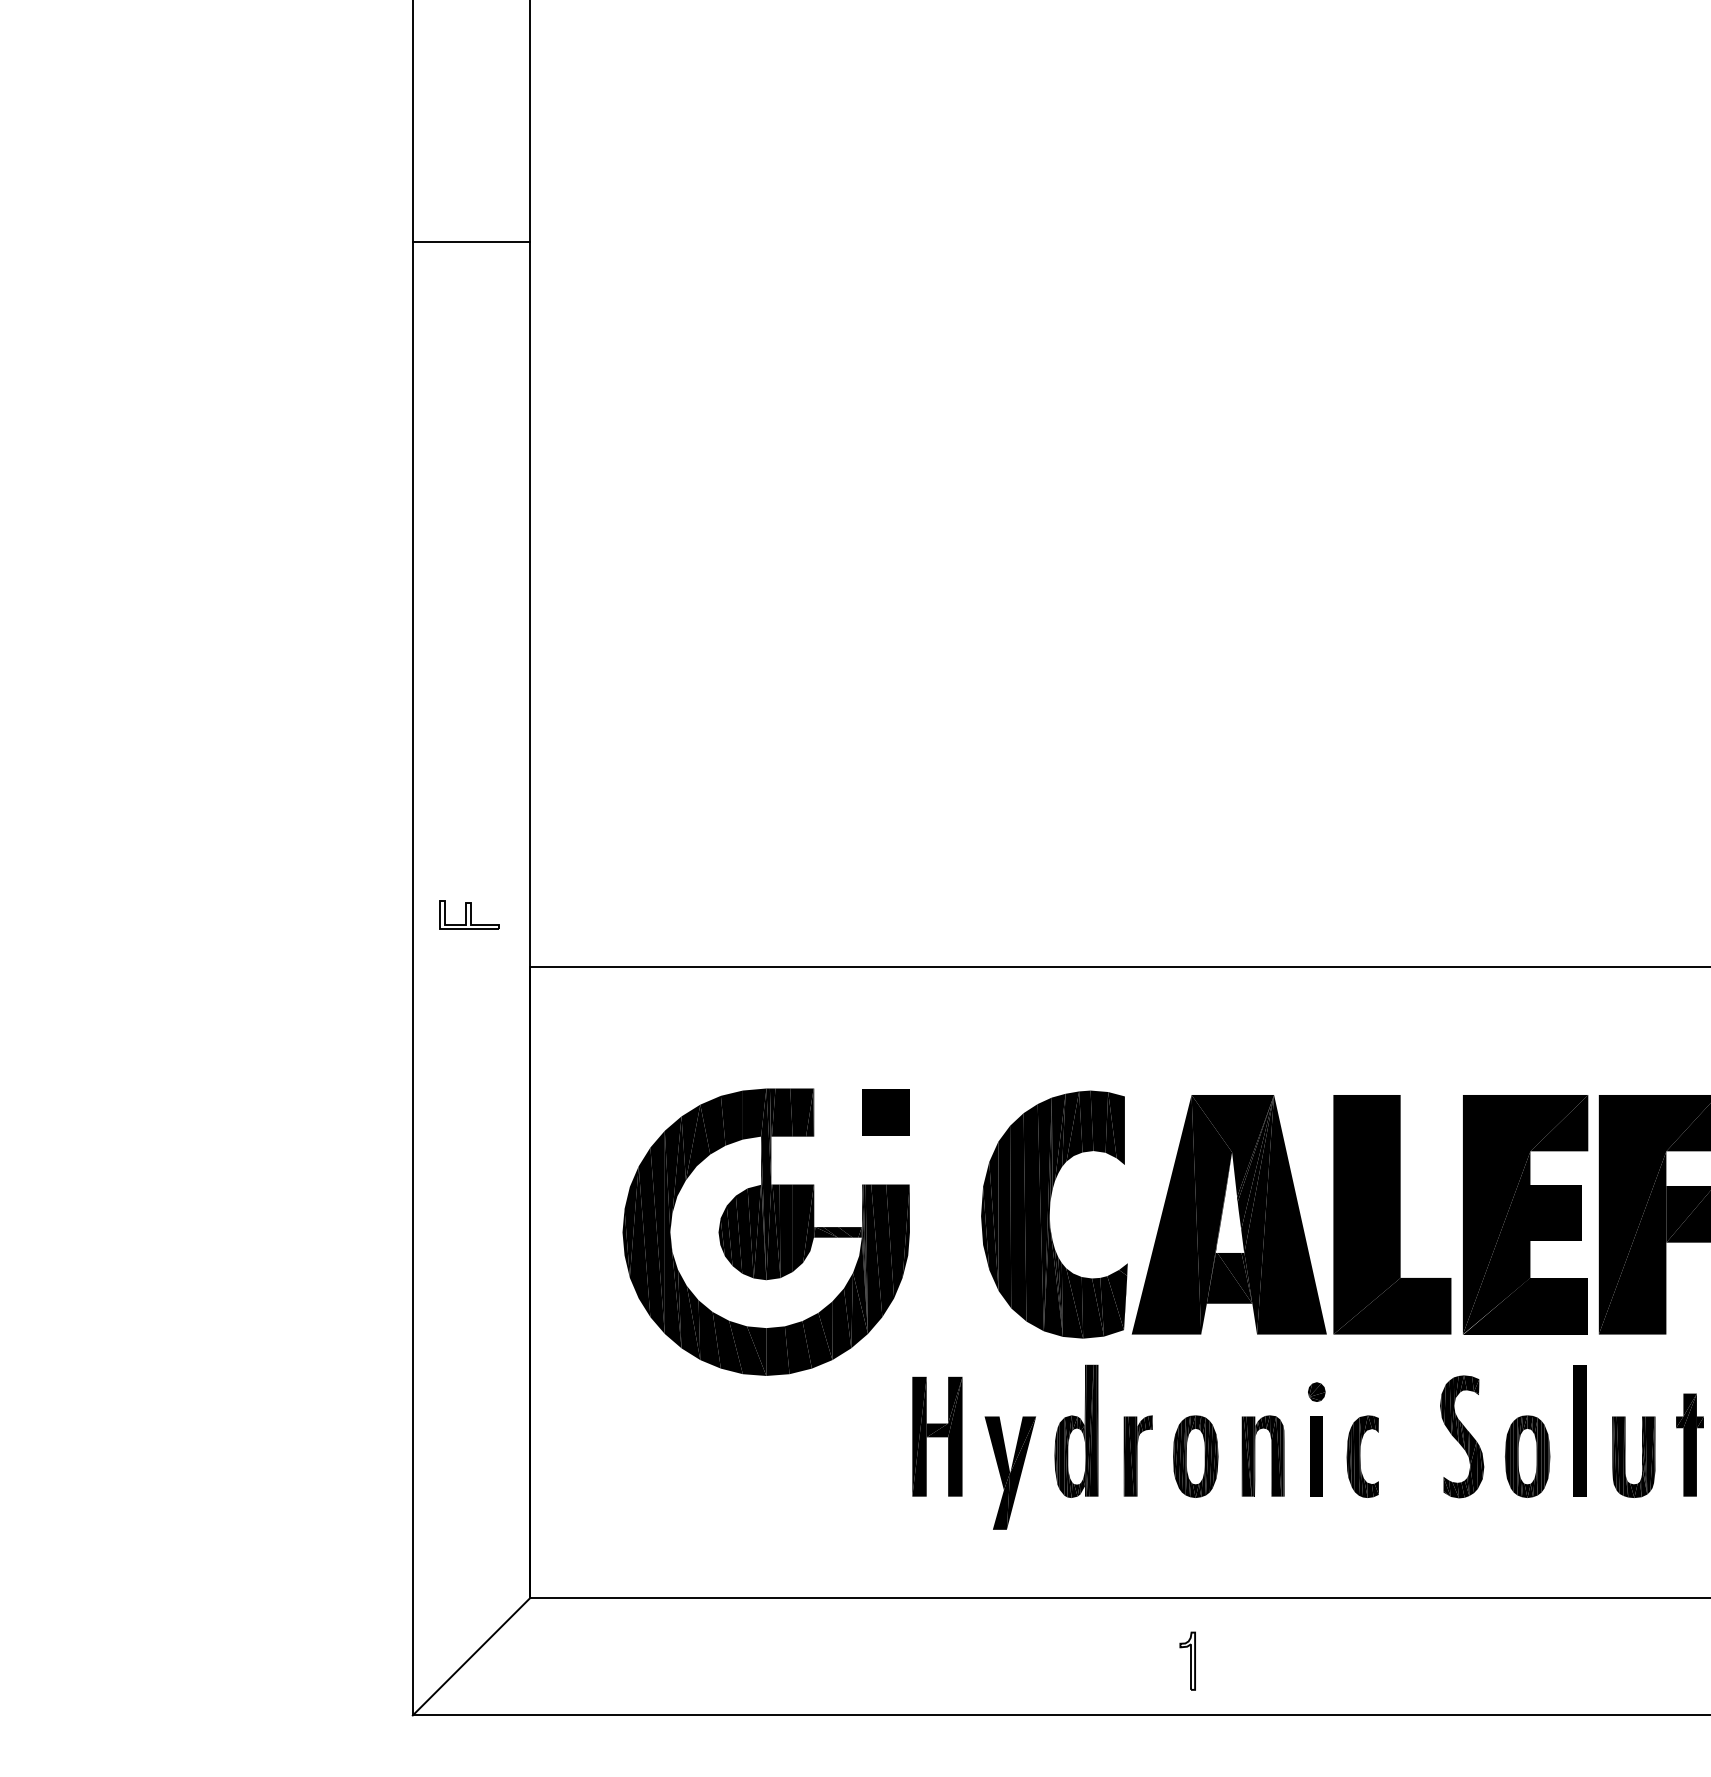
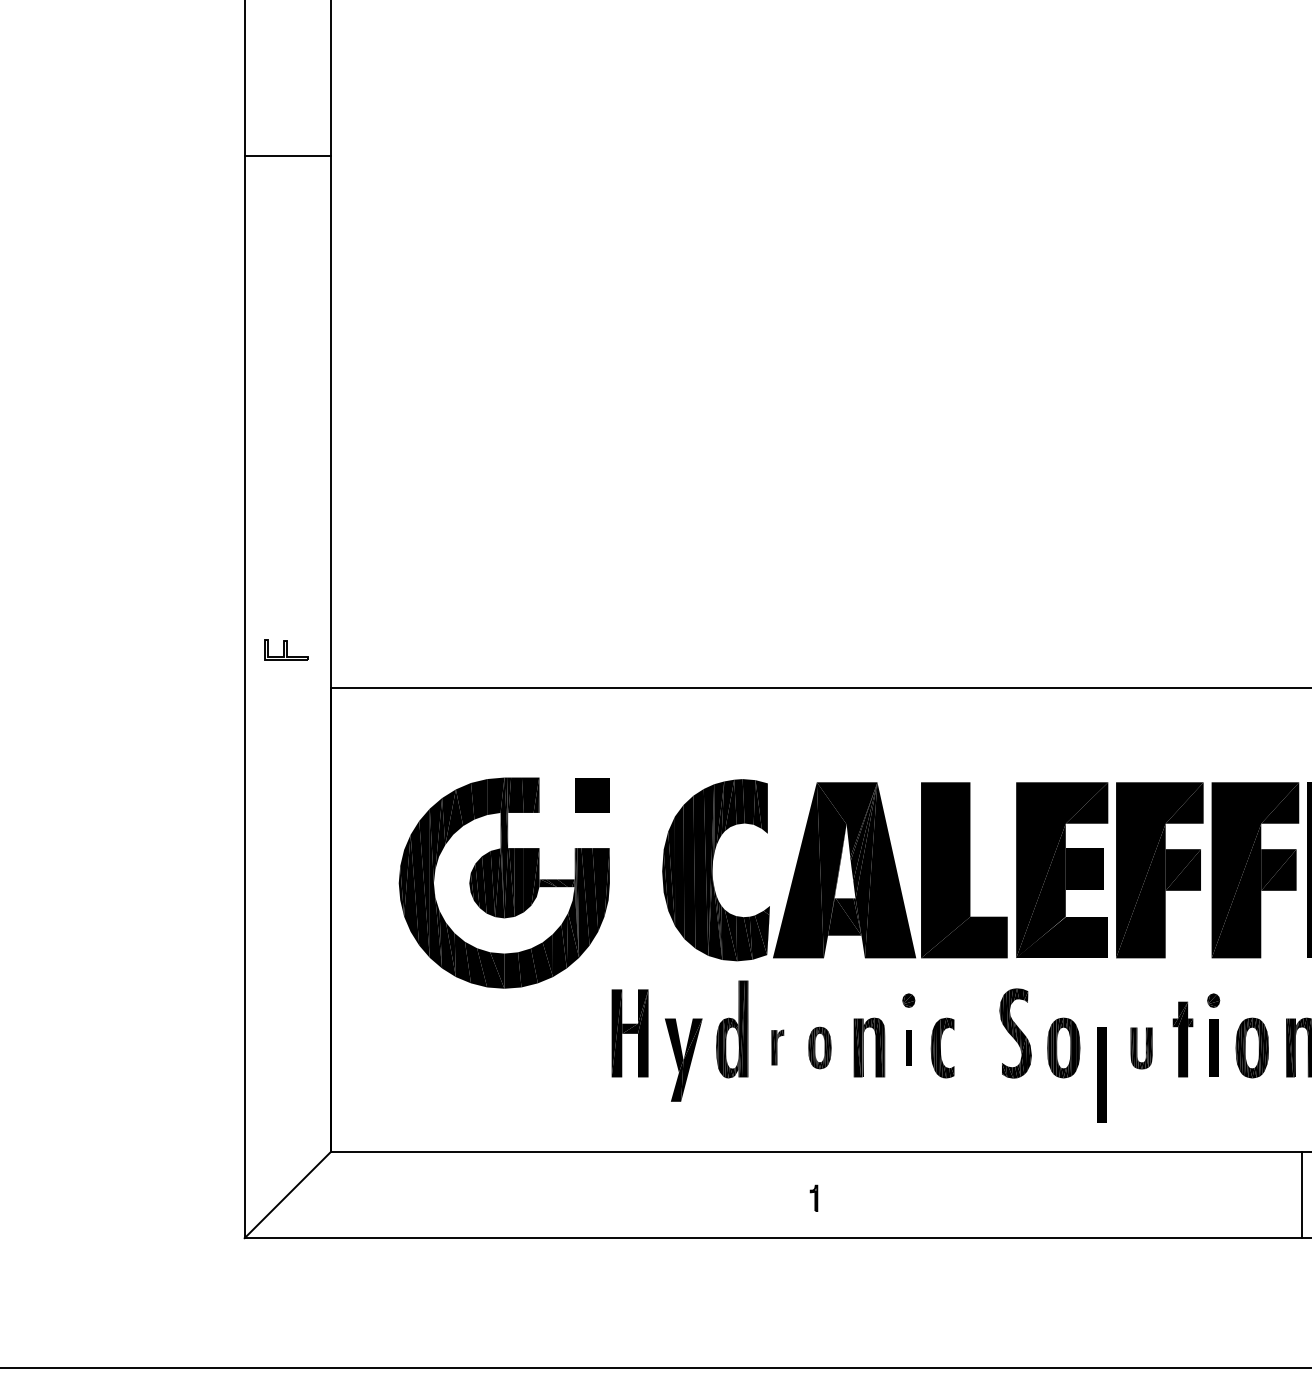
part: (1579, 1430) -> (1101, 1074), moved
part: (1138, 1455) -> (777, 1047), size x0.6
part: (1195, 1455) -> (819, 1047), size x0.7
part: (1316, 1455) -> (908, 1047), size x0.6
part: (1633, 1457) -> (1141, 1048), size x0.7
part: (1187, 1661) -> (813, 1198), size x0.6

